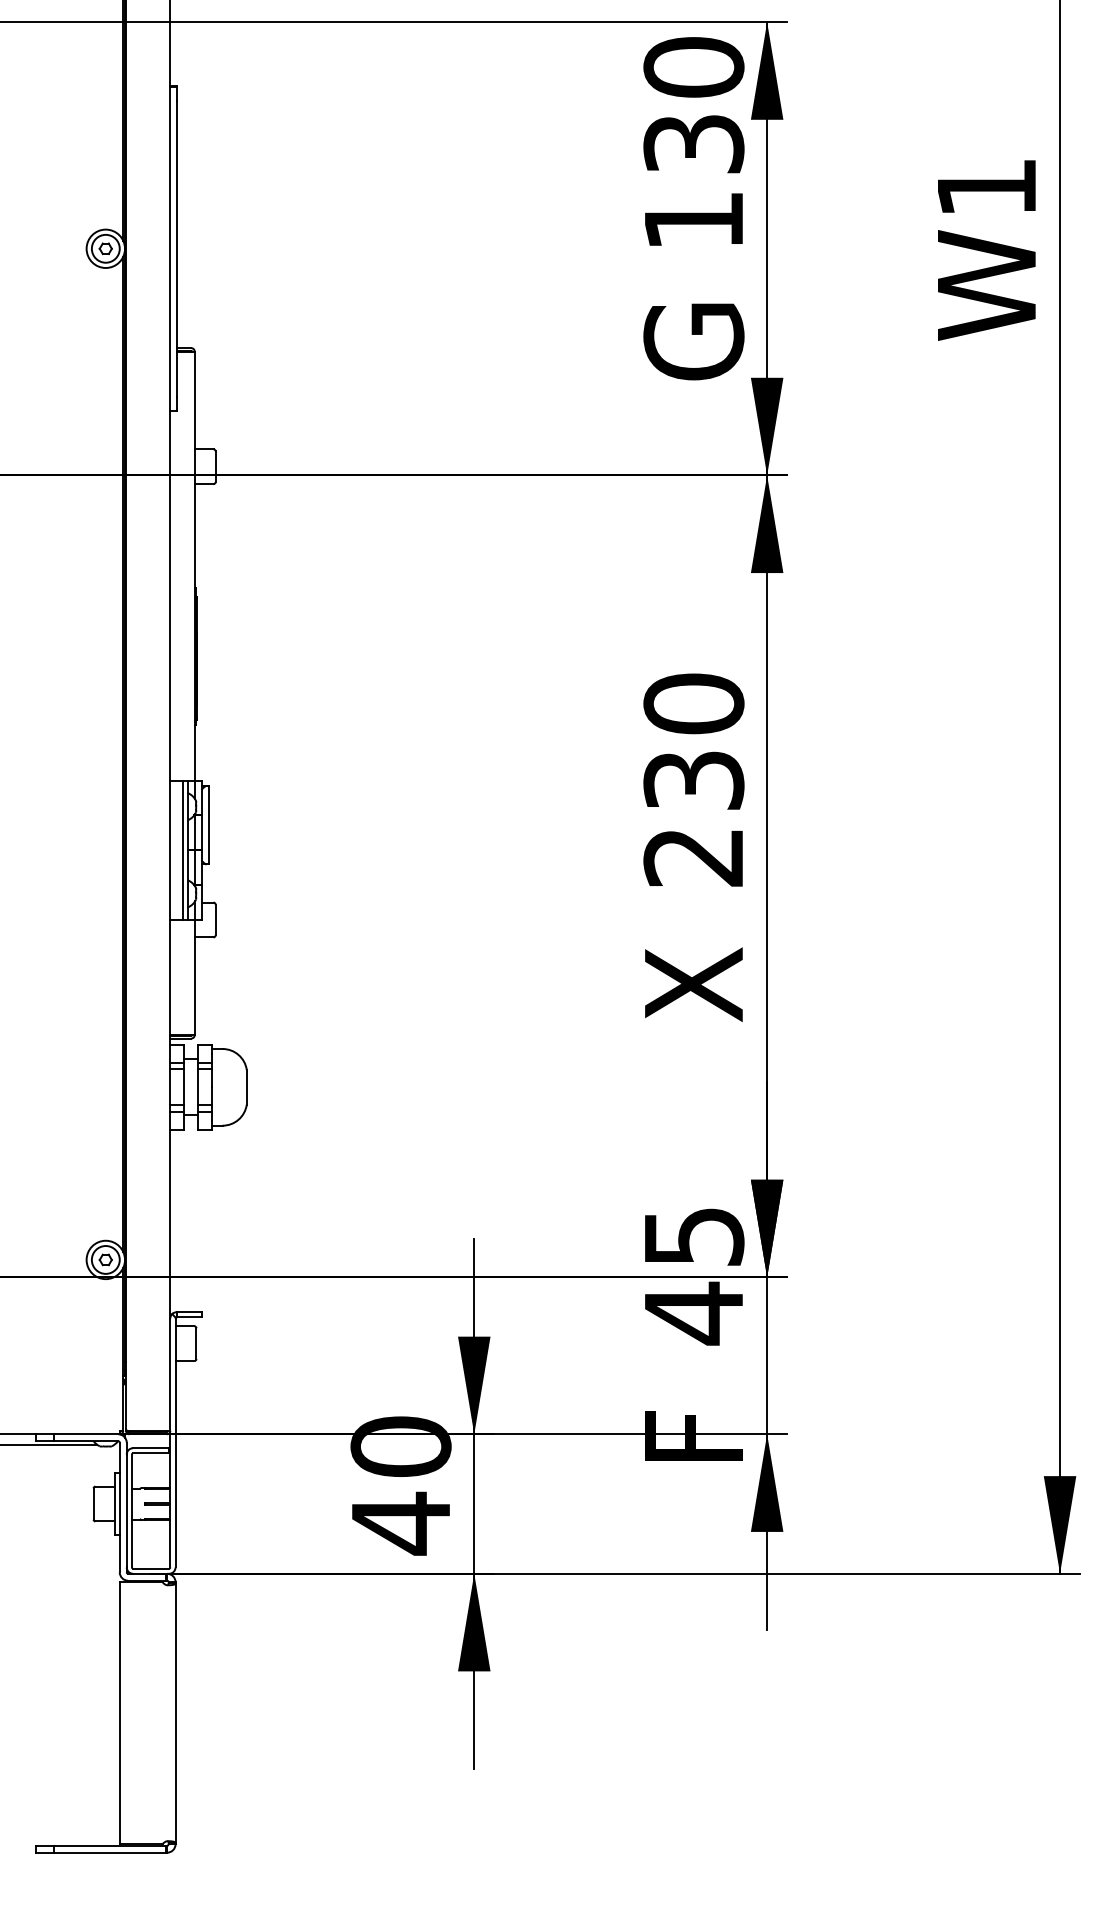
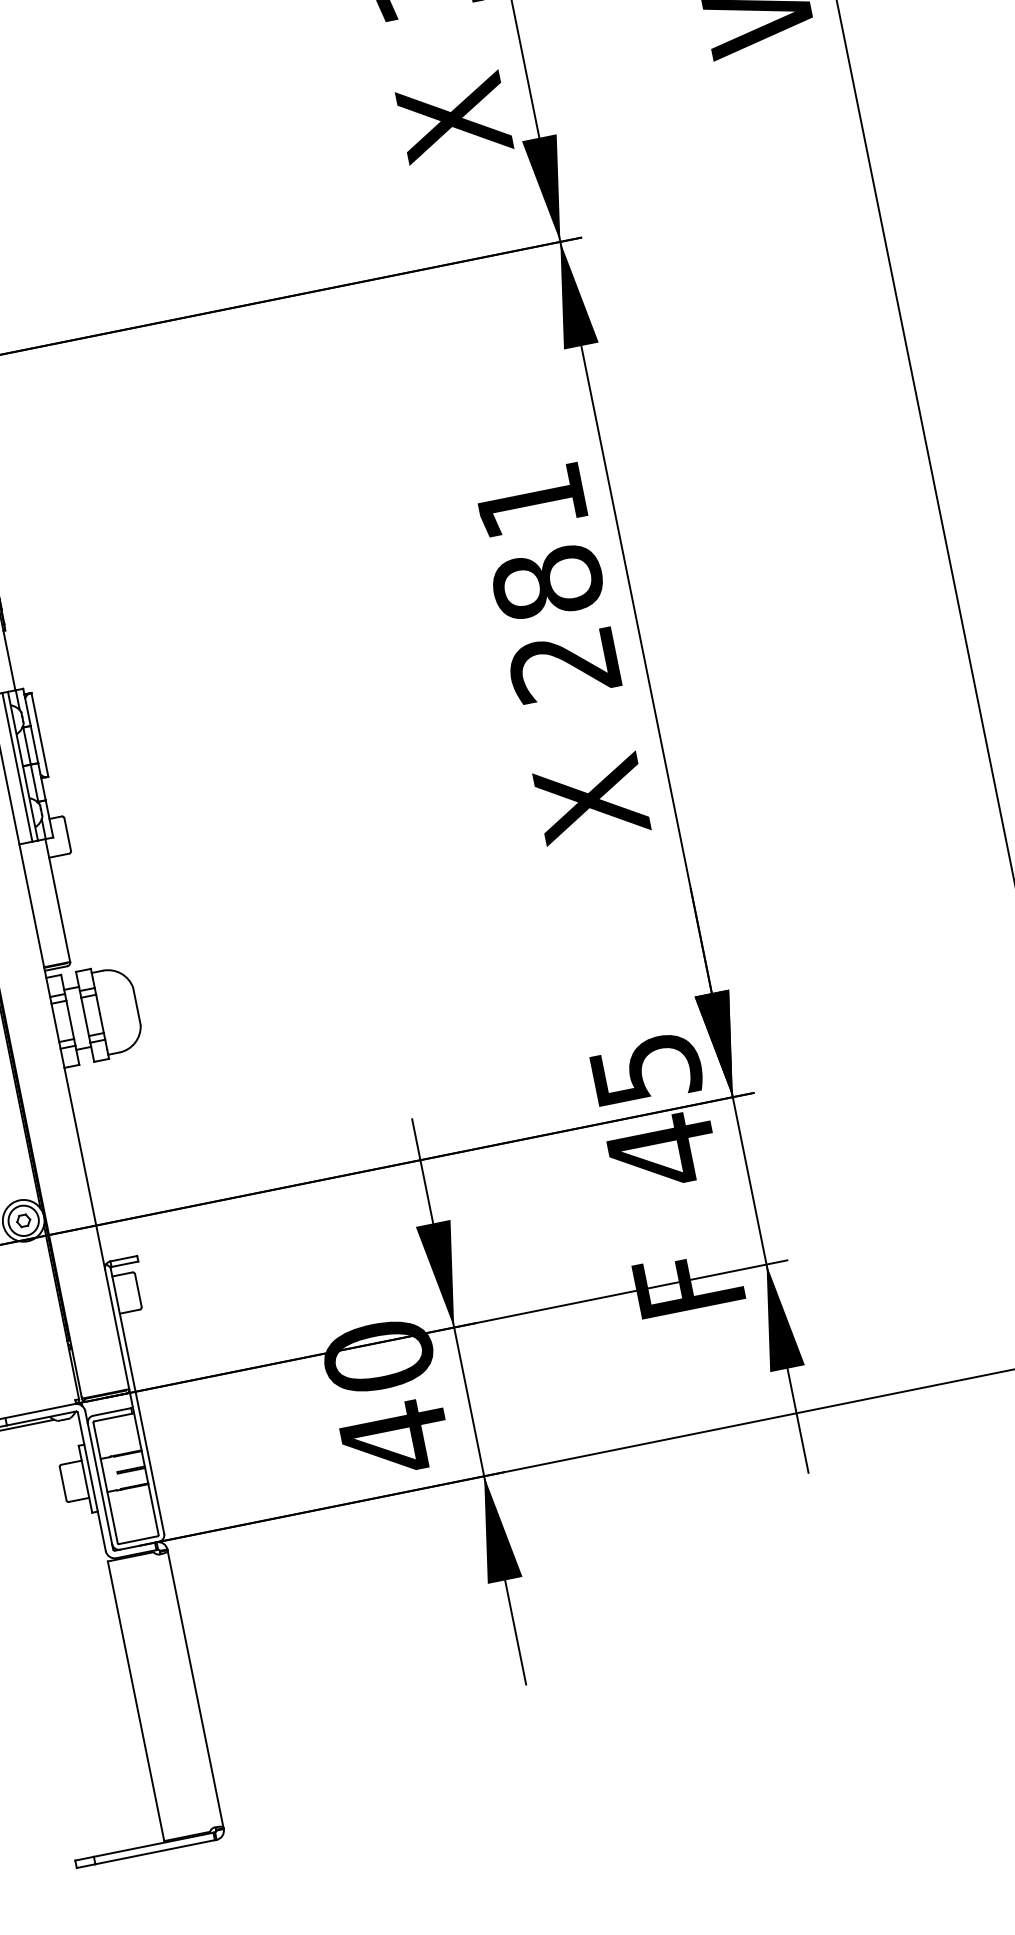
text: (693, 343) -> (453, 117), G -> X
text: (693, 741) -> (539, 541), 230 -> 281

